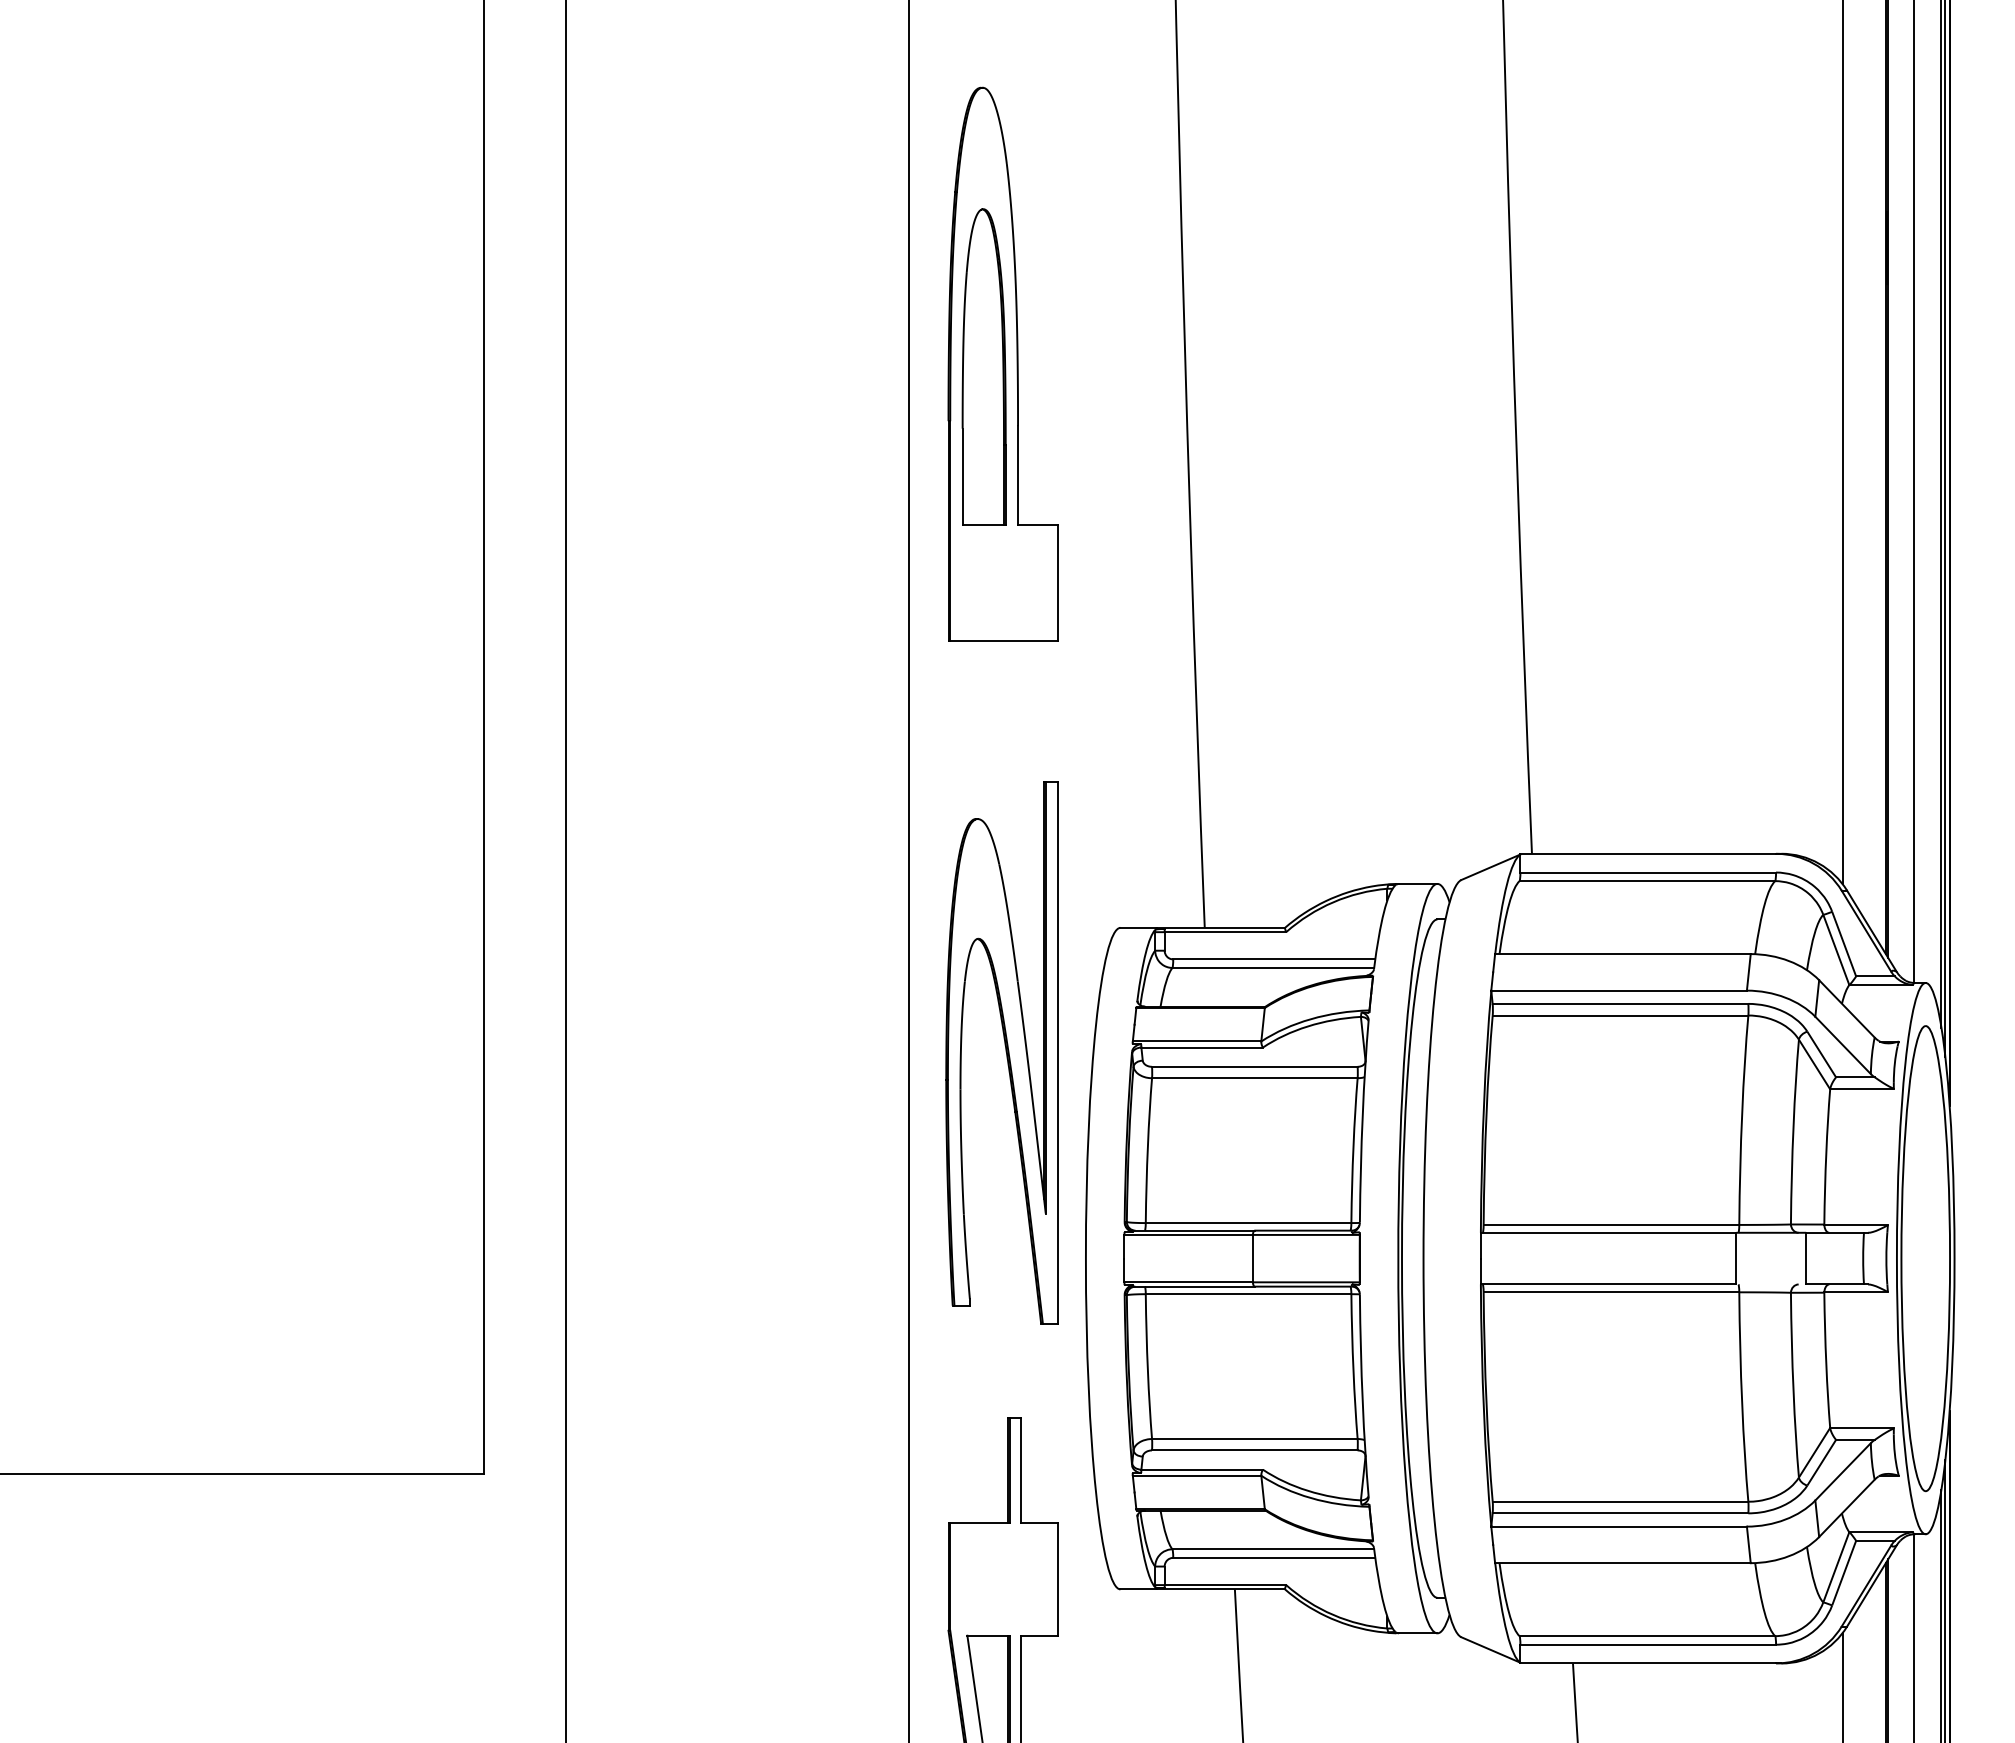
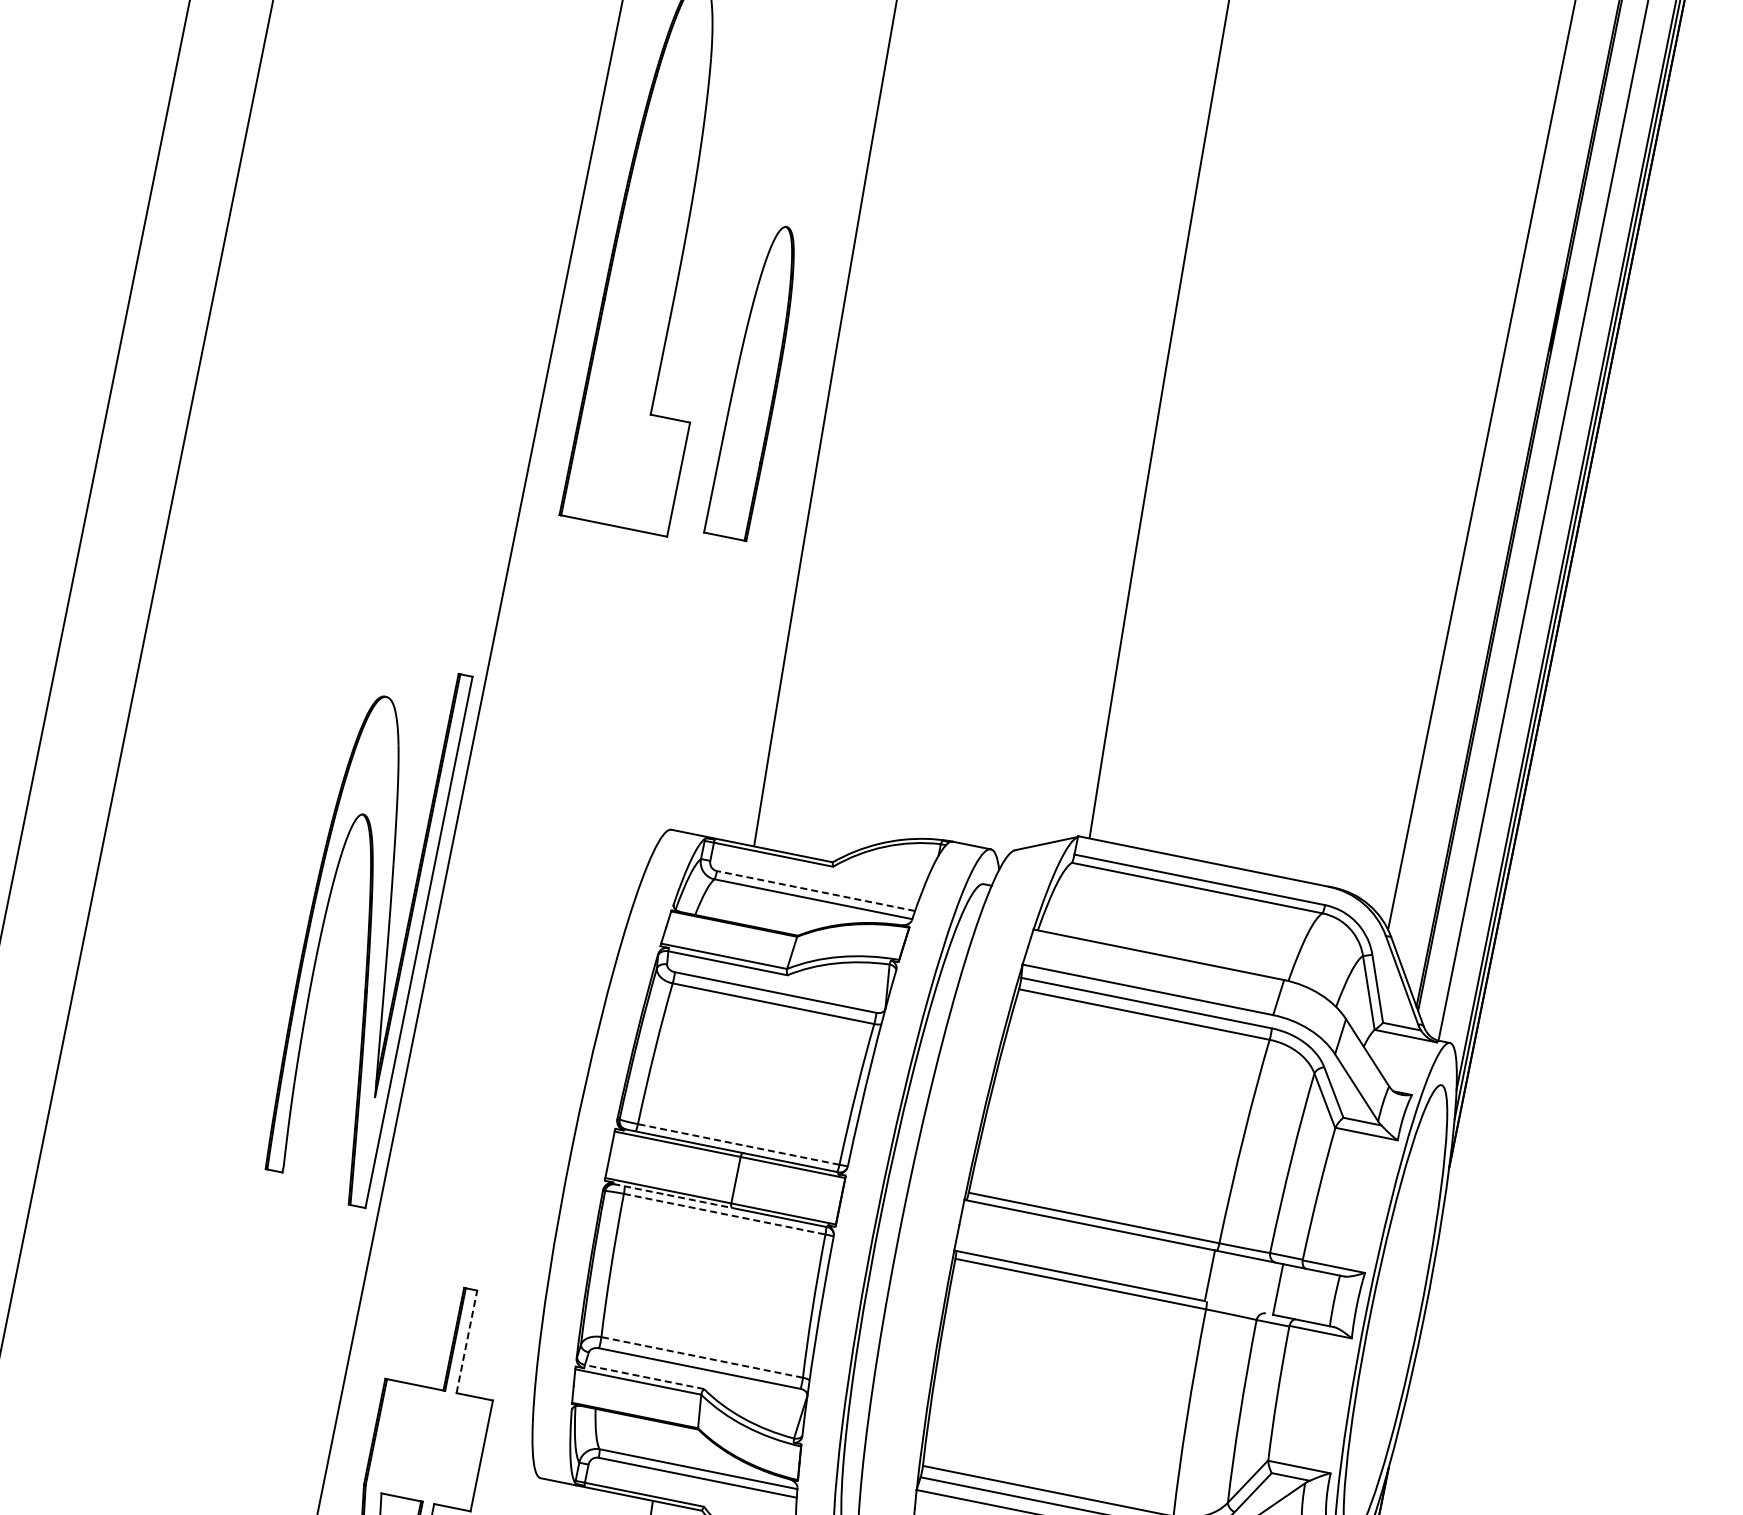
part: (983, 366) -> (755, 381), moved
line: (1273, 959) -> (815, 891), solid -> dashed
part: (1001, 1052) -> (363, 930), moved
line: (1248, 1223) -> (738, 1144), solid -> dashed
line: (1194, 1286) -> (673, 1195), solid -> dashed
line: (1248, 1294) -> (724, 1214), solid -> dashed
line: (1254, 1439) -> (701, 1357), solid -> dashed
line: (1021, 1469) -> (467, 1341), solid -> dashed
line: (1202, 1469) -> (644, 1376), solid -> dashed

